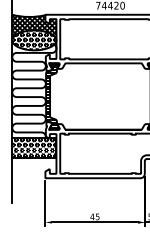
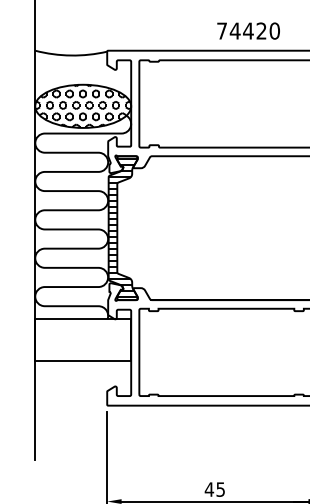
hatch: (34, 27) -> (83, 78), removed
hatch: (34, 147) -> (83, 338), removed

